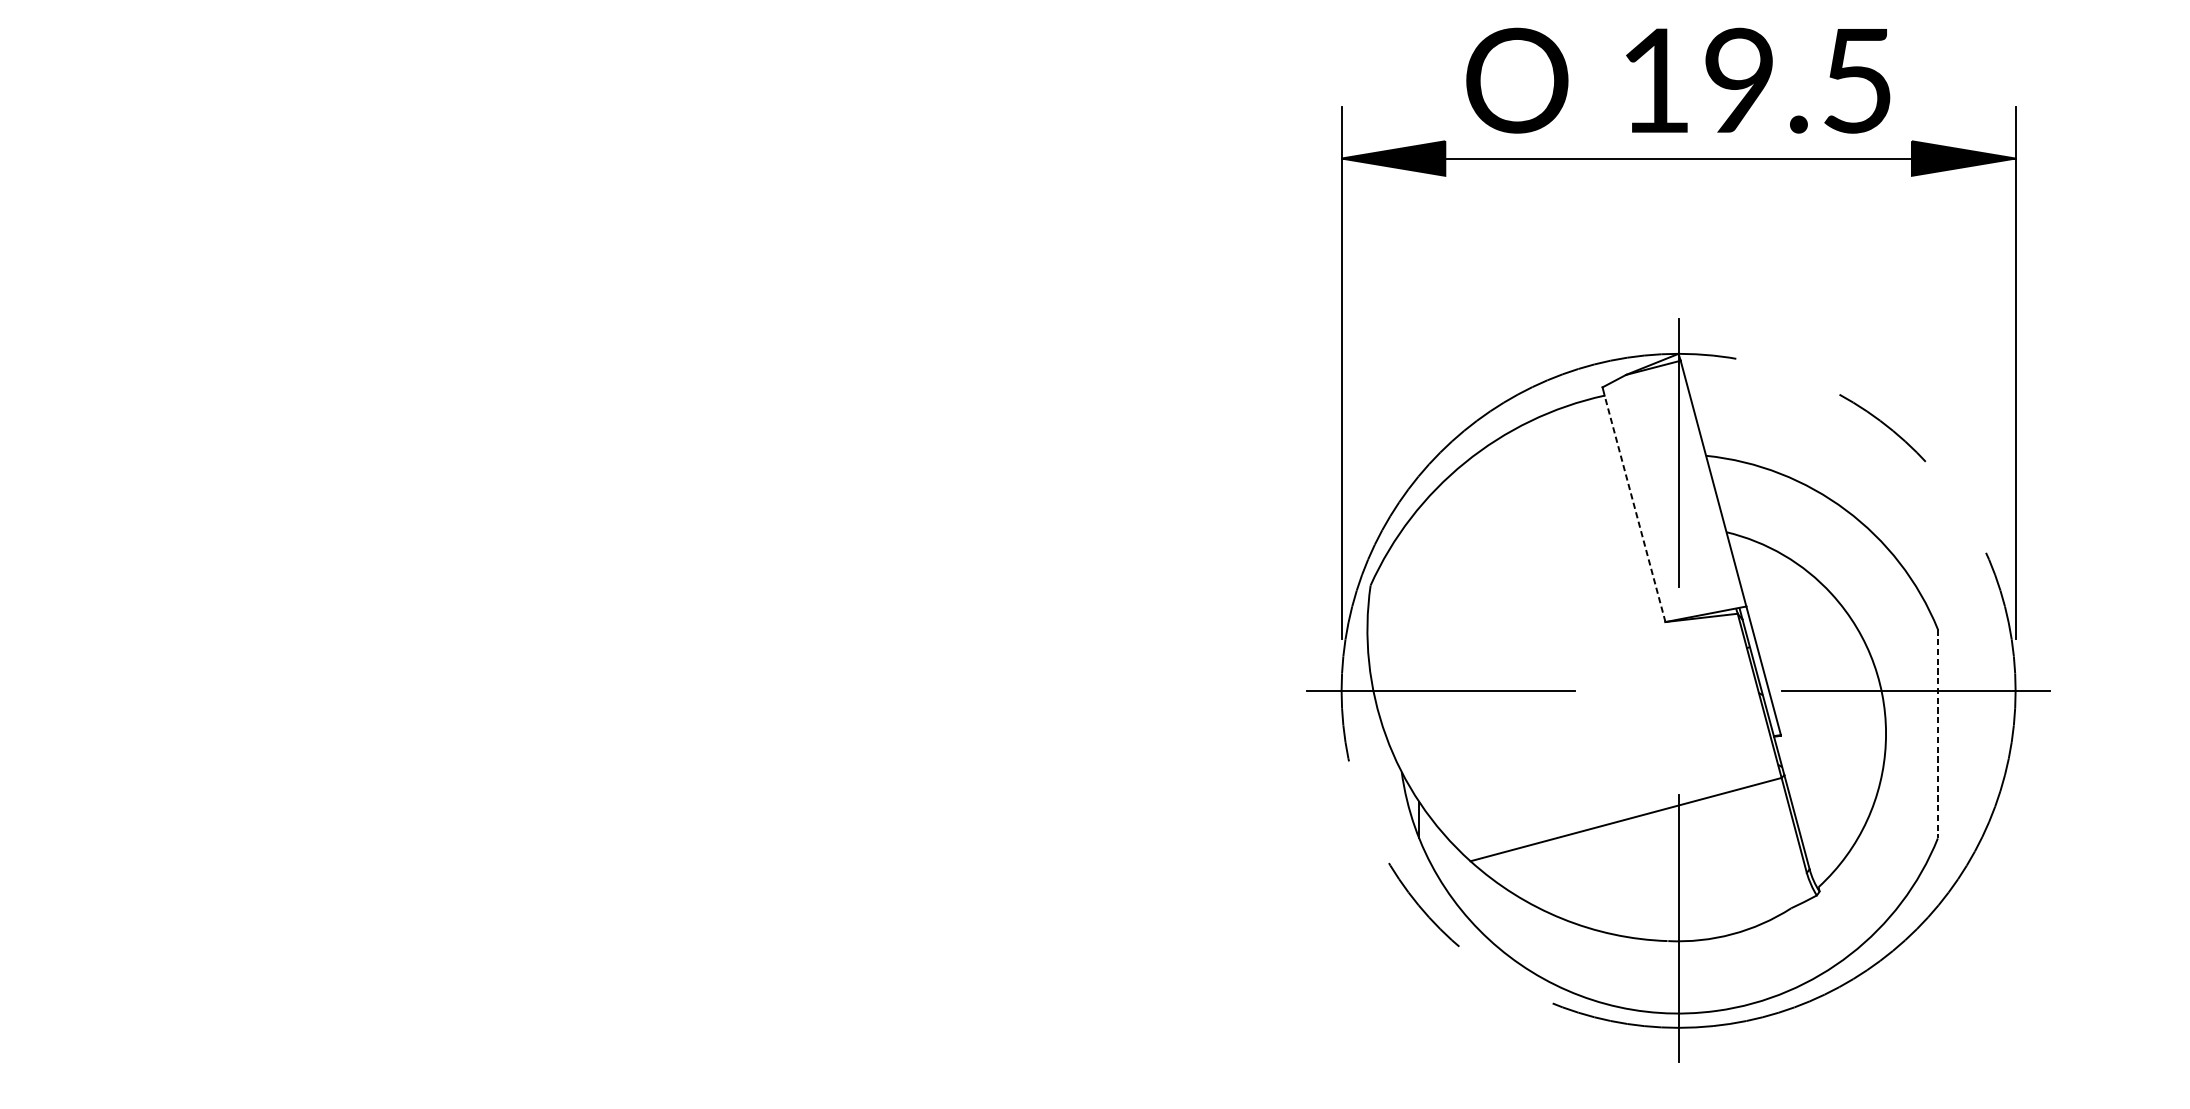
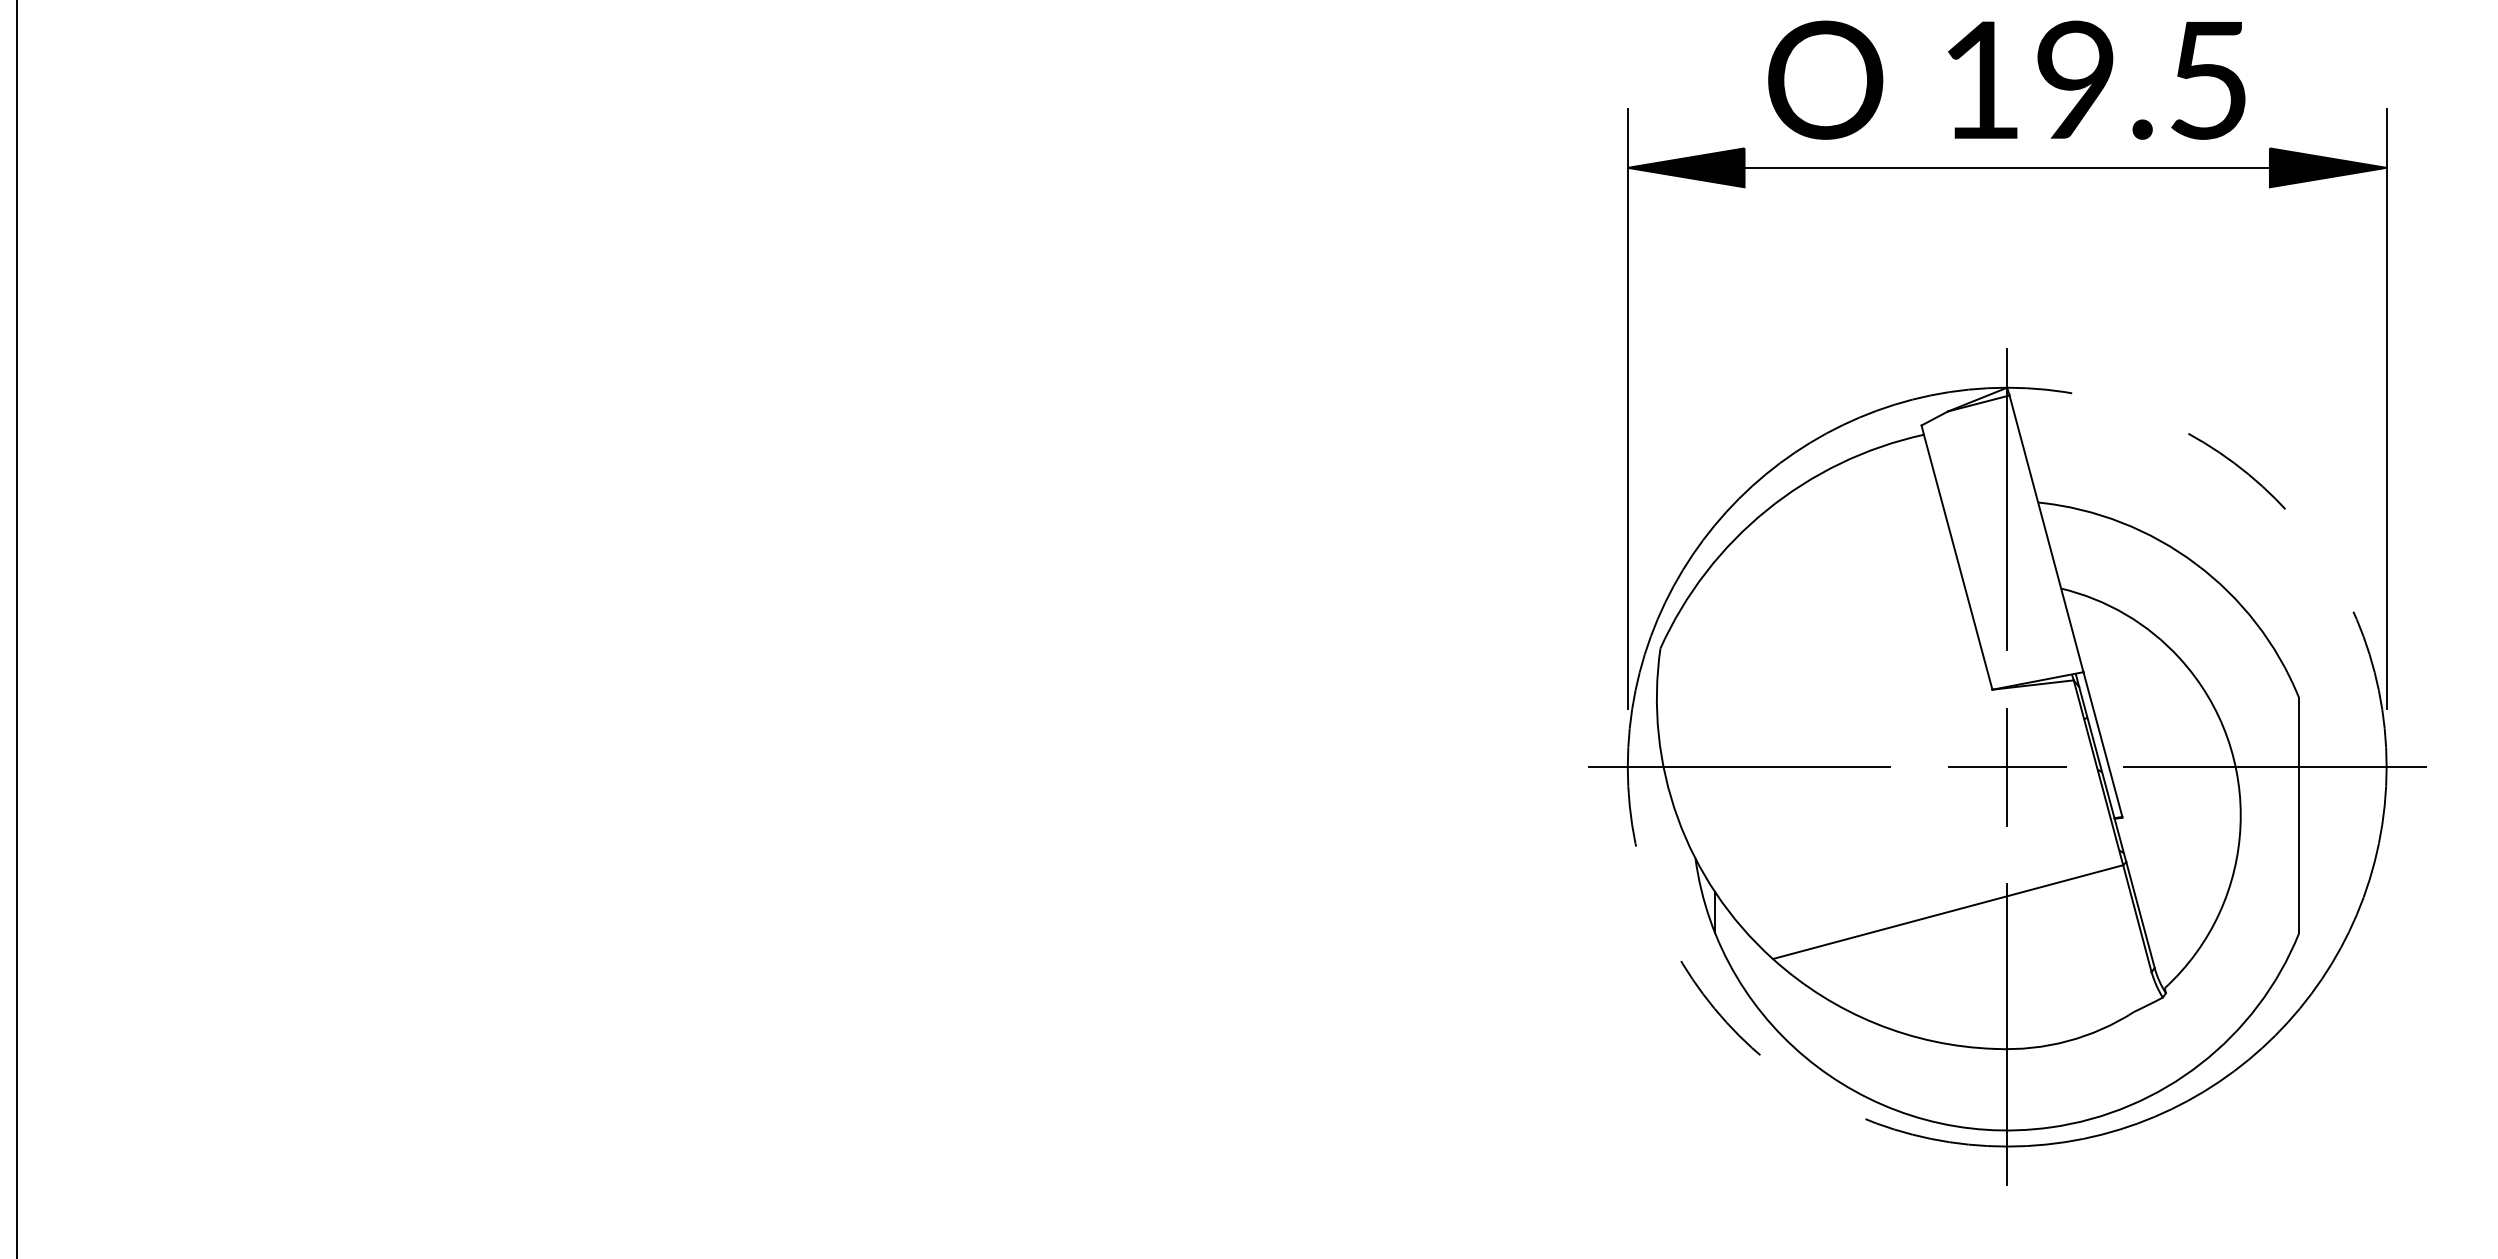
line: (1635, 509) -> (1958, 562), dashed -> solid
part: (1678, 691) -> (2007, 767), added
line: (1938, 733) -> (2299, 815), dashed -> solid

